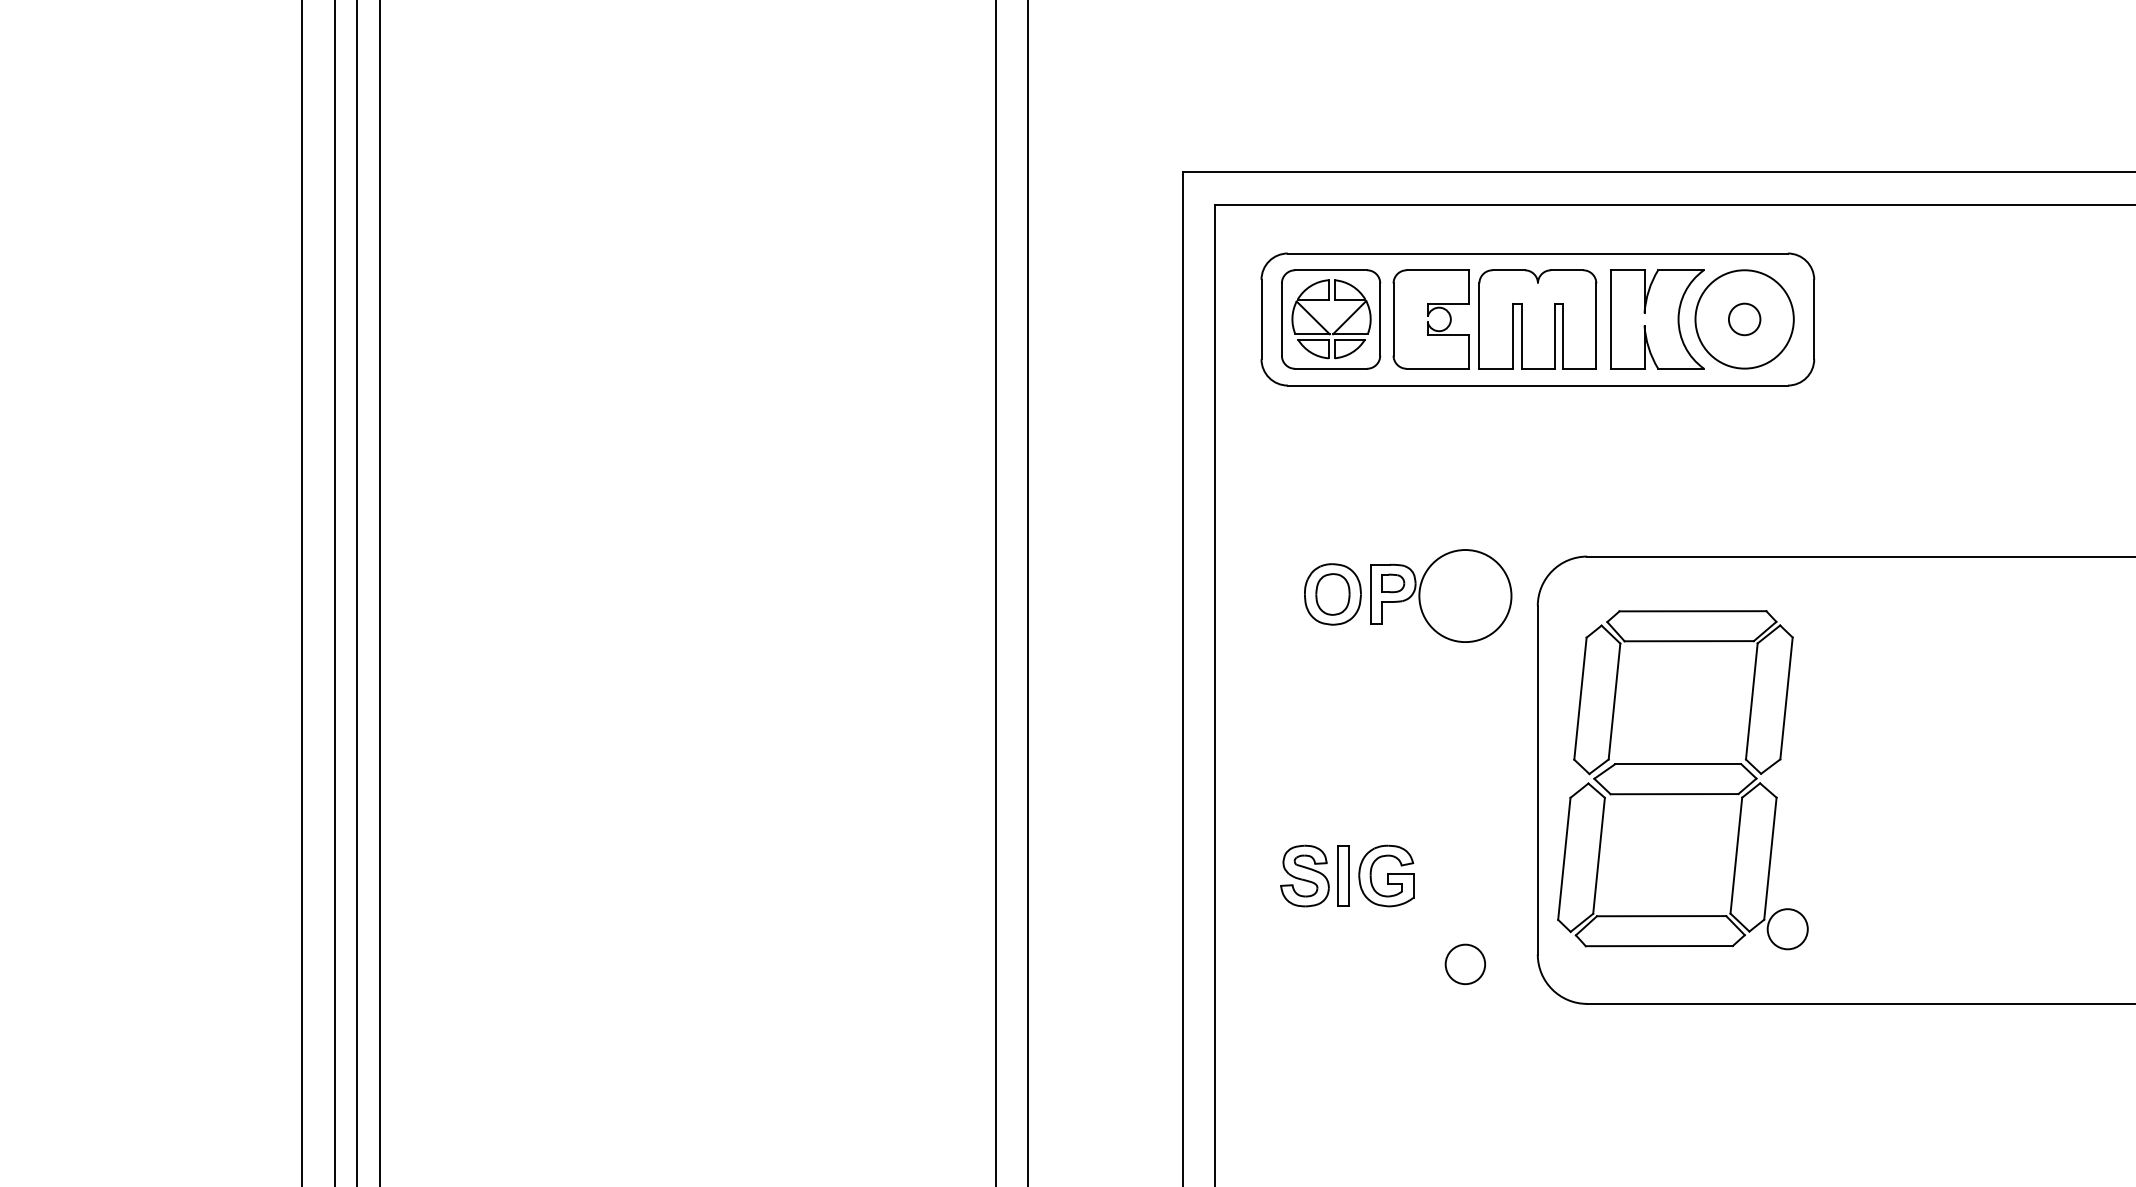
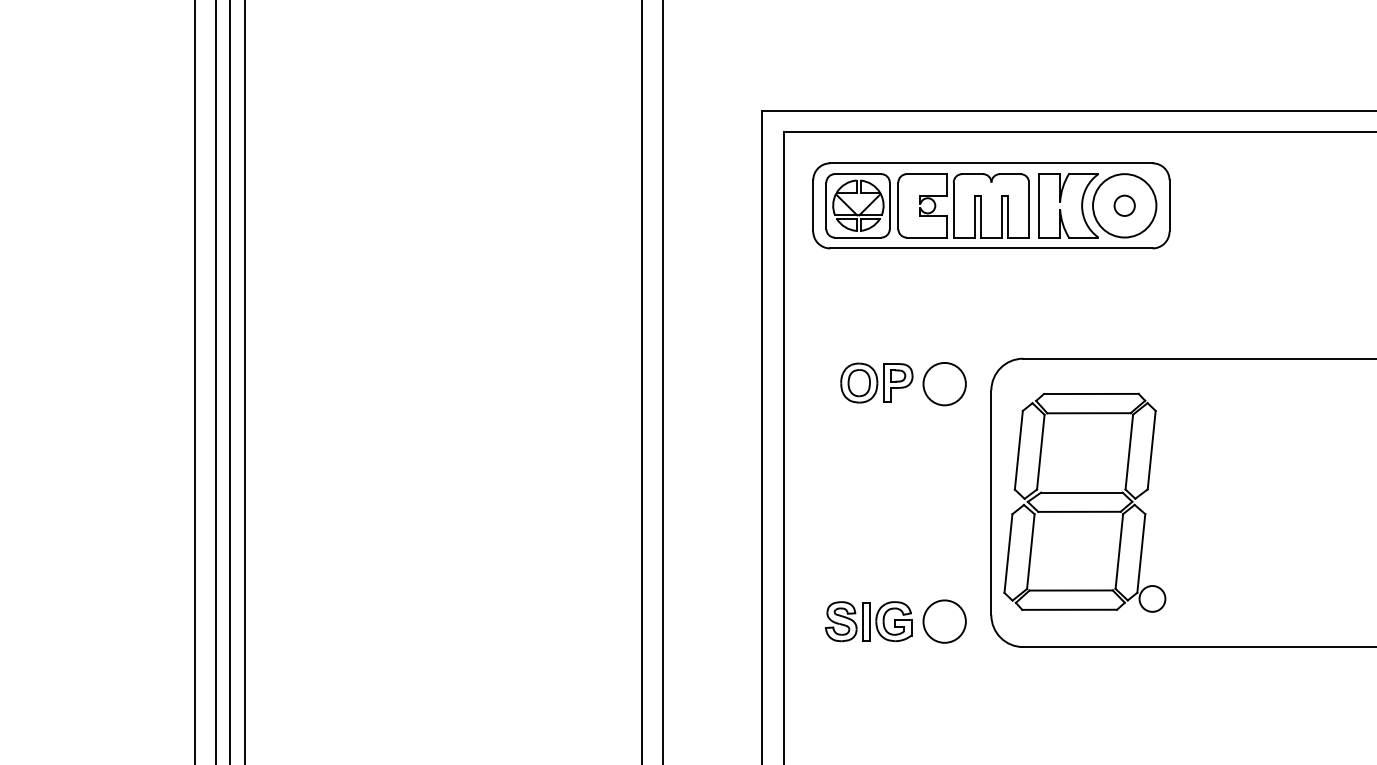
circle: (1465, 595) -> (944, 383), size x0.71
part: (1347, 875) -> (868, 621), moved
circle: (1465, 964) -> (944, 621), size x1.67

